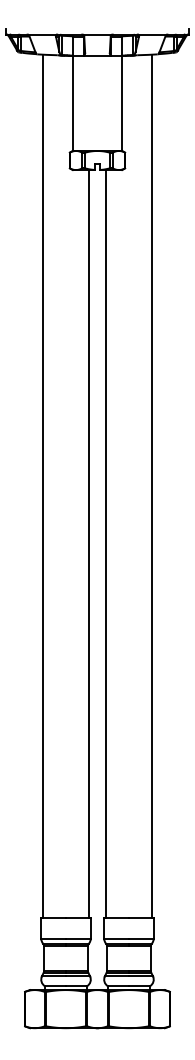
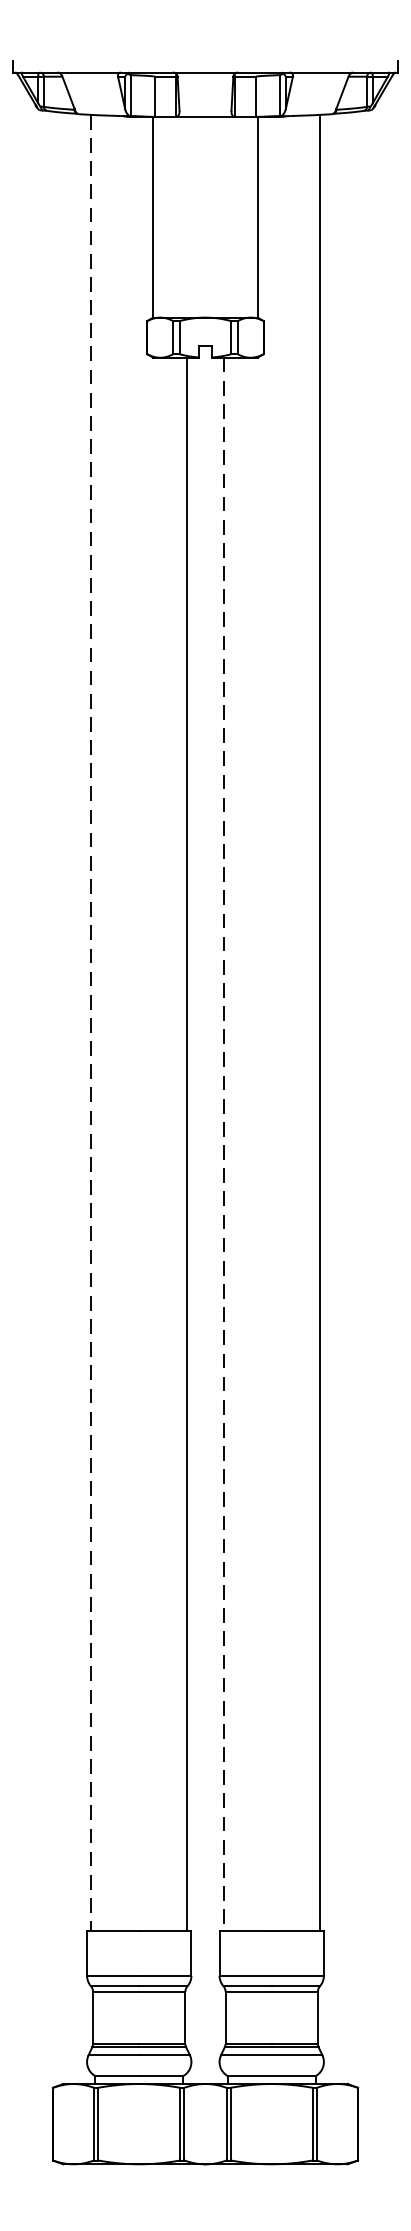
line: (43, 486) -> (91, 1023), solid -> dashed
line: (106, 543) -> (224, 1143), solid -> dashed

